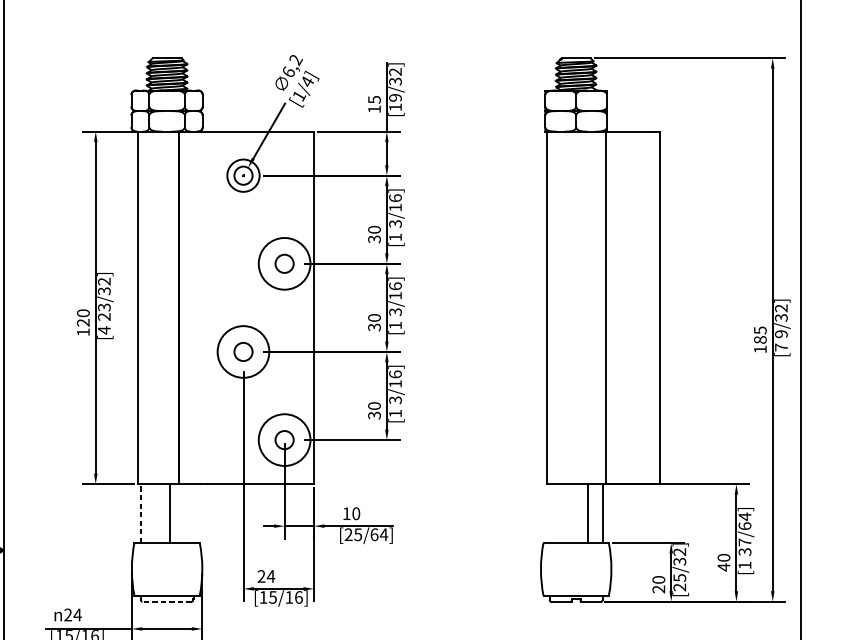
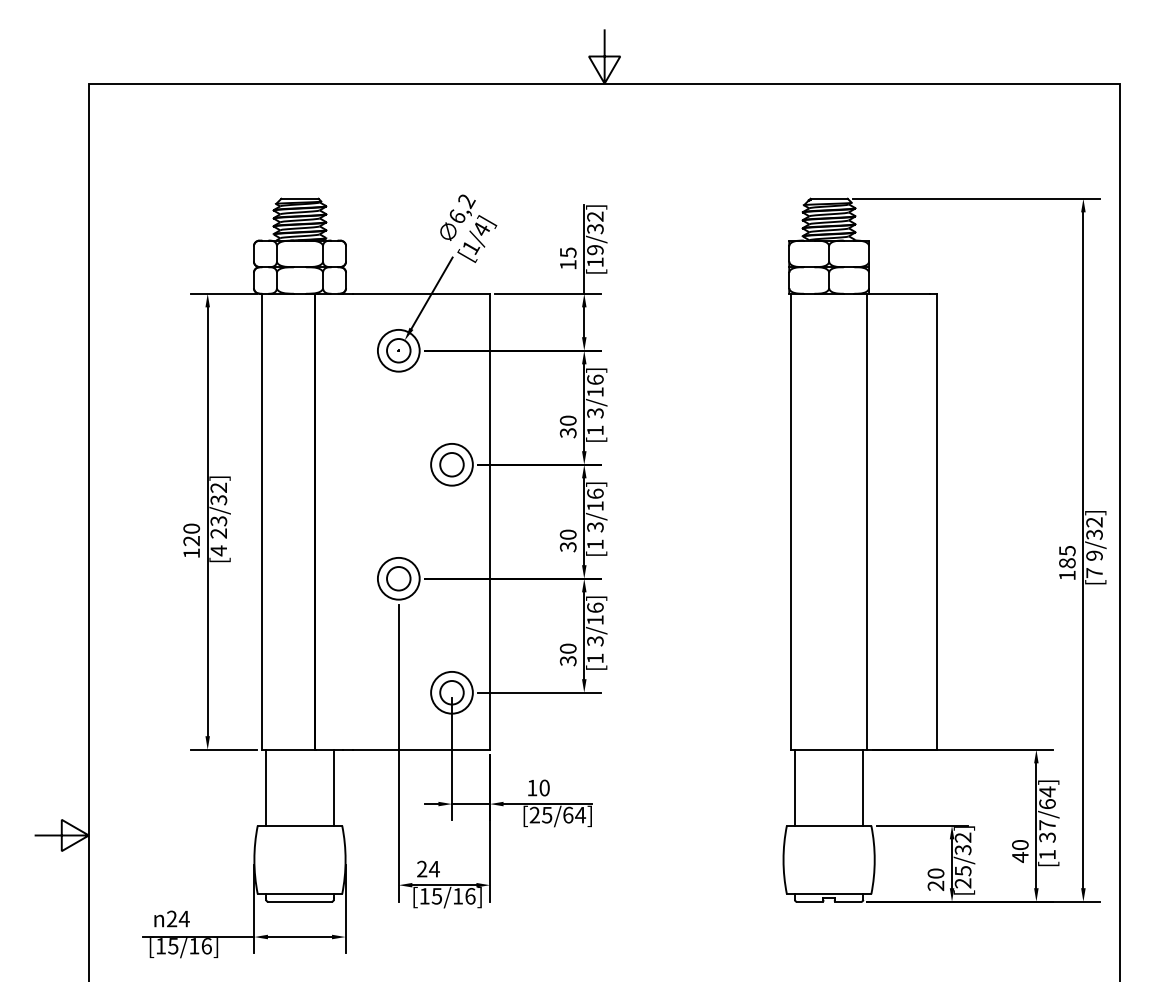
circle: (284, 263) -> (451, 464), size x0.62
circle: (243, 351) -> (398, 578), size x0.62
circle: (284, 439) -> (451, 692), size x0.62
line: (140, 513) -> (265, 787), dashed -> solid
line: (169, 513) -> (334, 787), moved
line: (587, 513) -> (794, 787), moved
line: (166, 601) -> (299, 901), dashed -> solid

